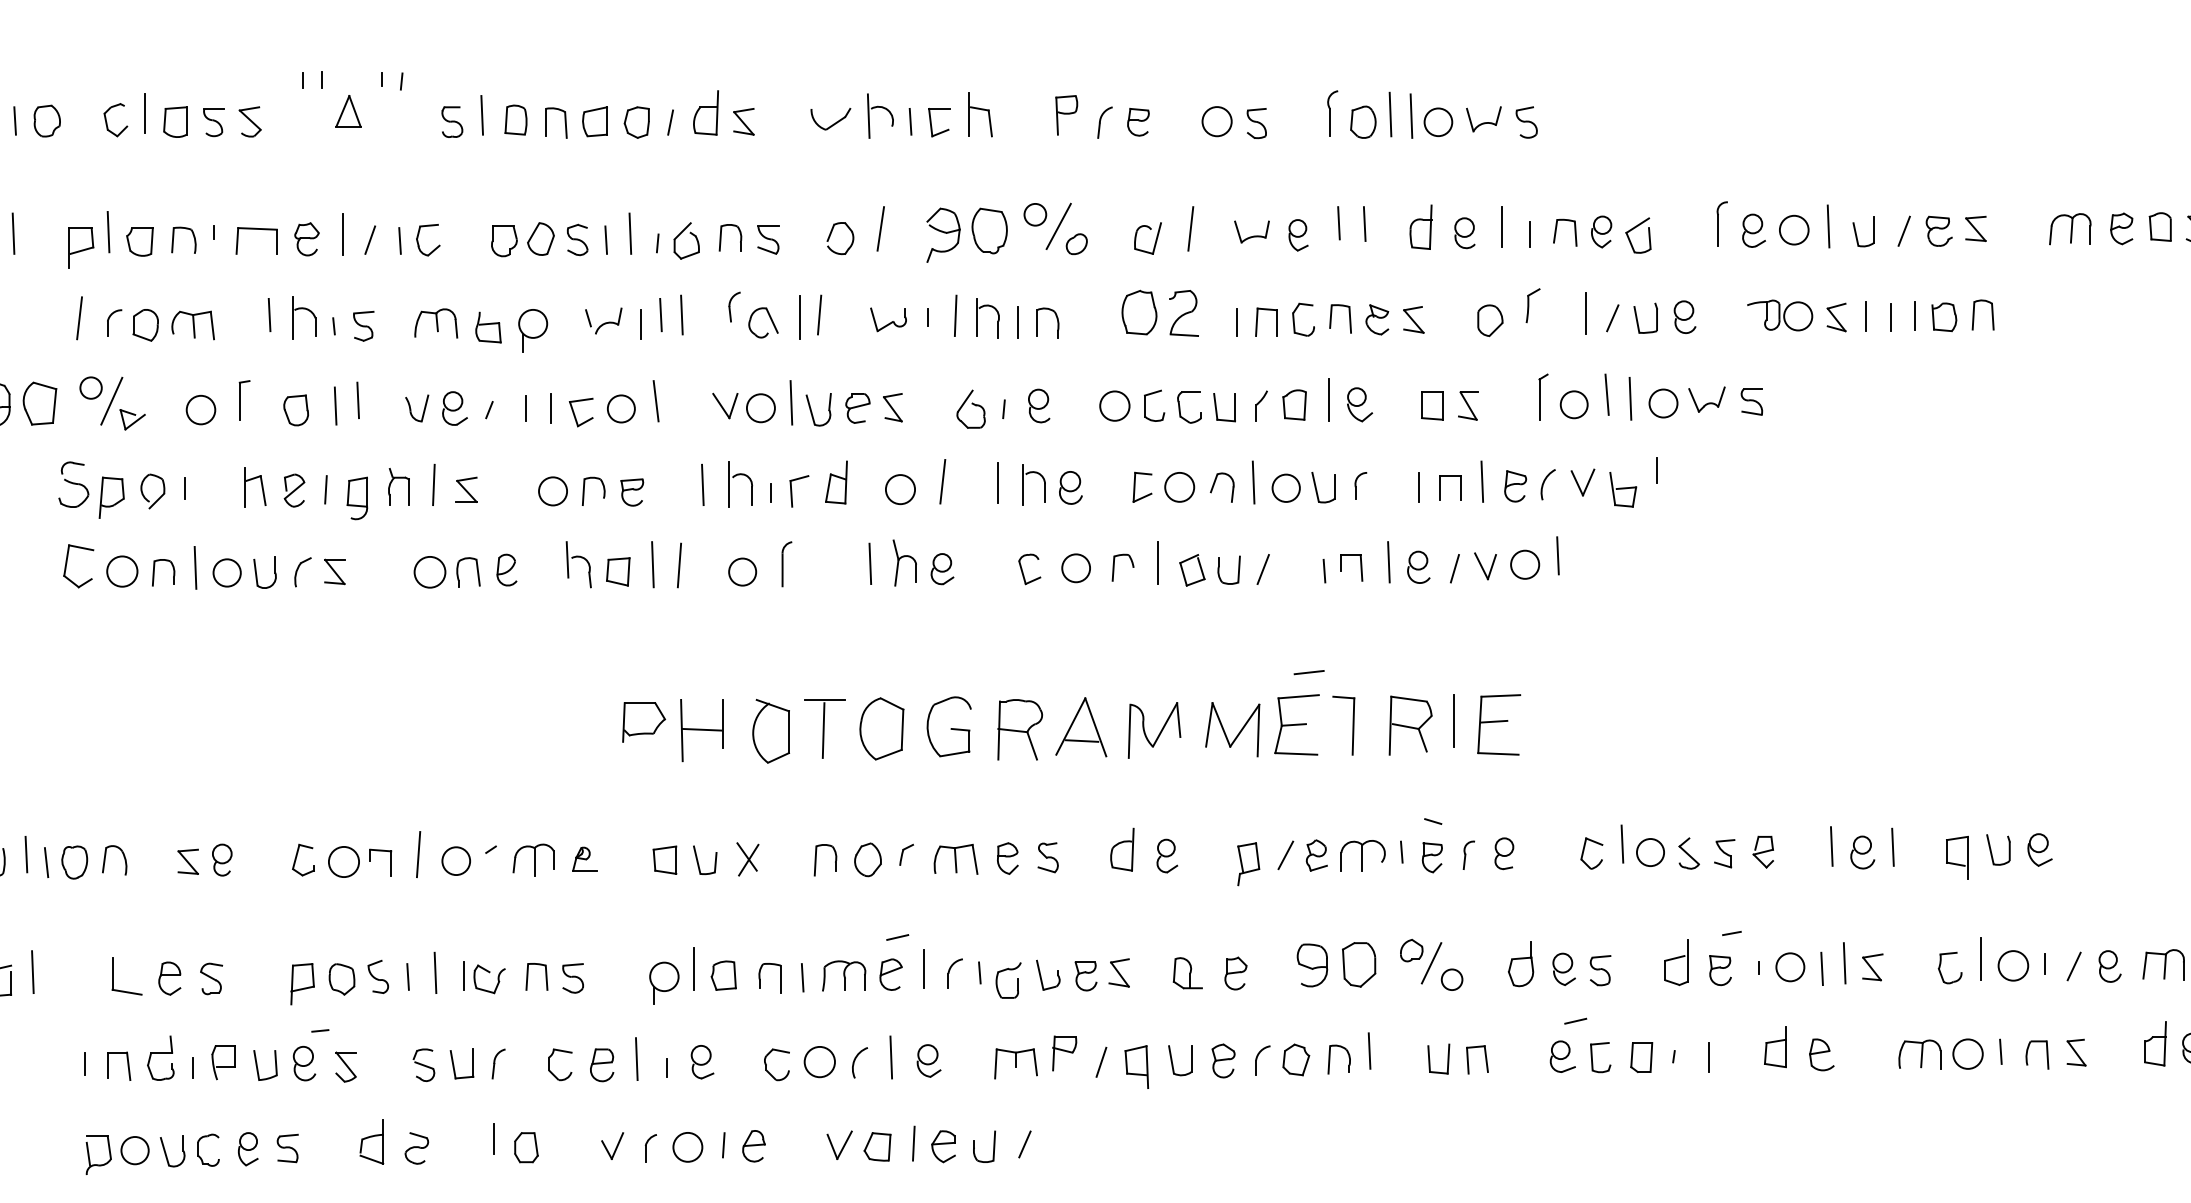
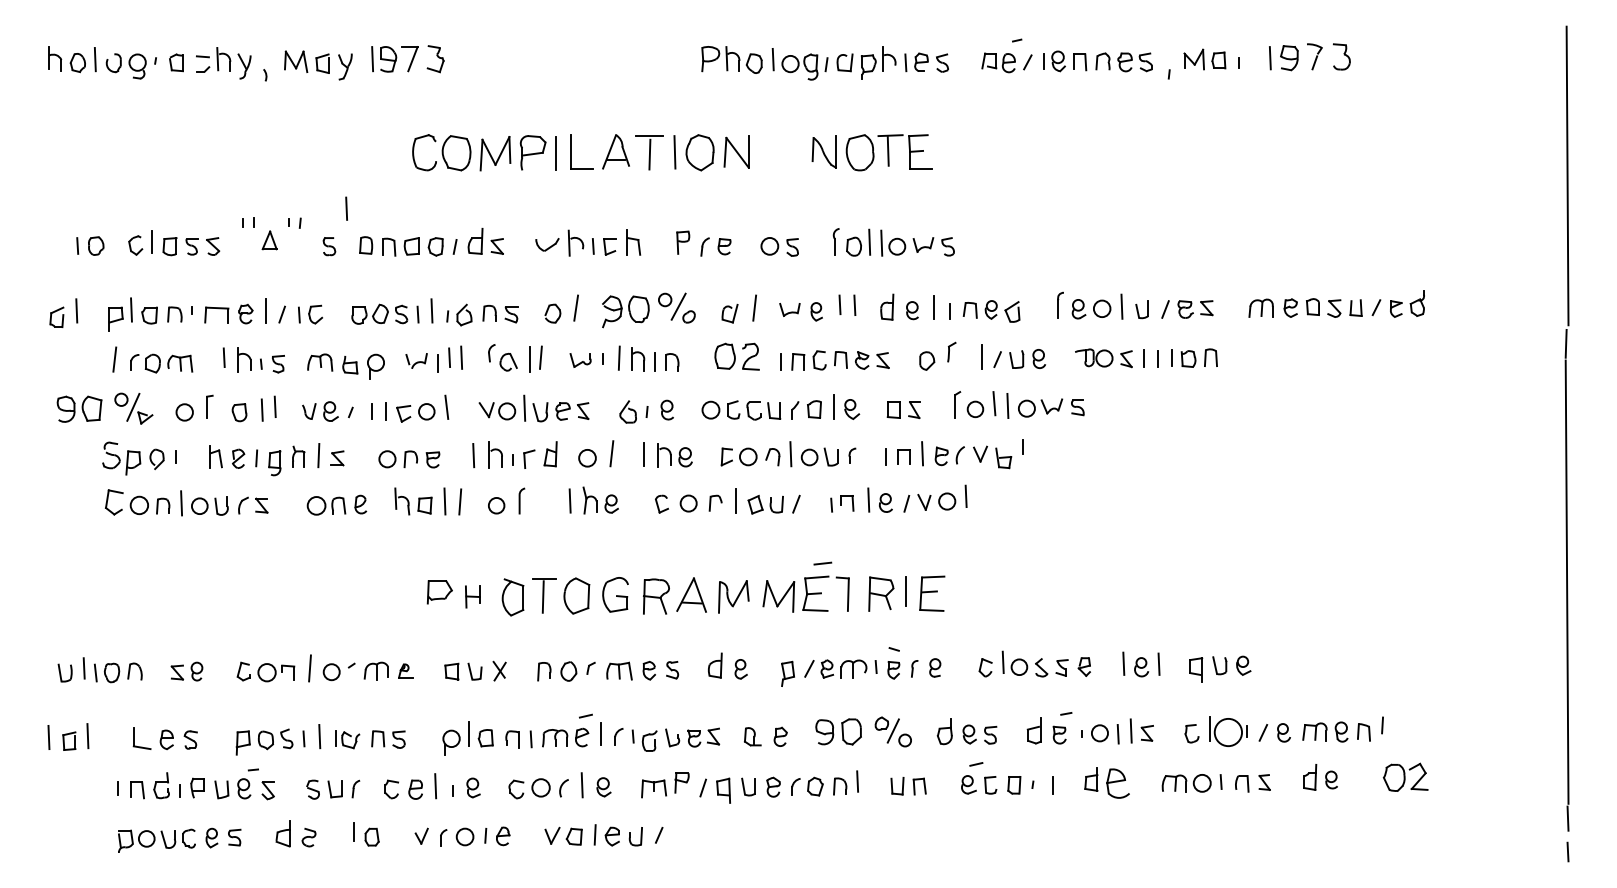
line: (481, 114) -> (346, 208), moved
part: (700, 729) -> (472, 596), size x0.6
circle: (2011, 965) -> (1227, 732), size x1.6
part: (1820, 1054) -> (1117, 783), size x1.6

